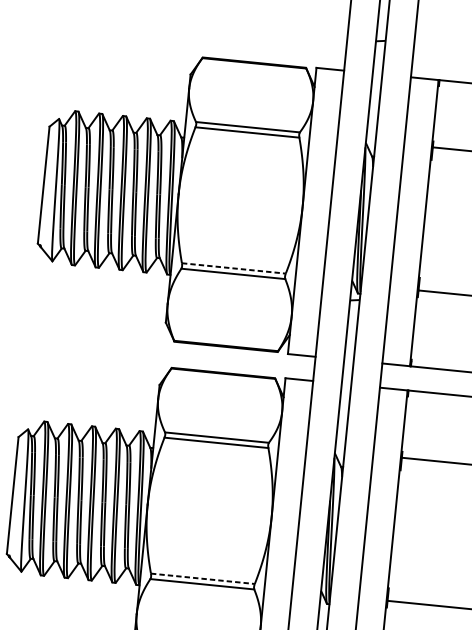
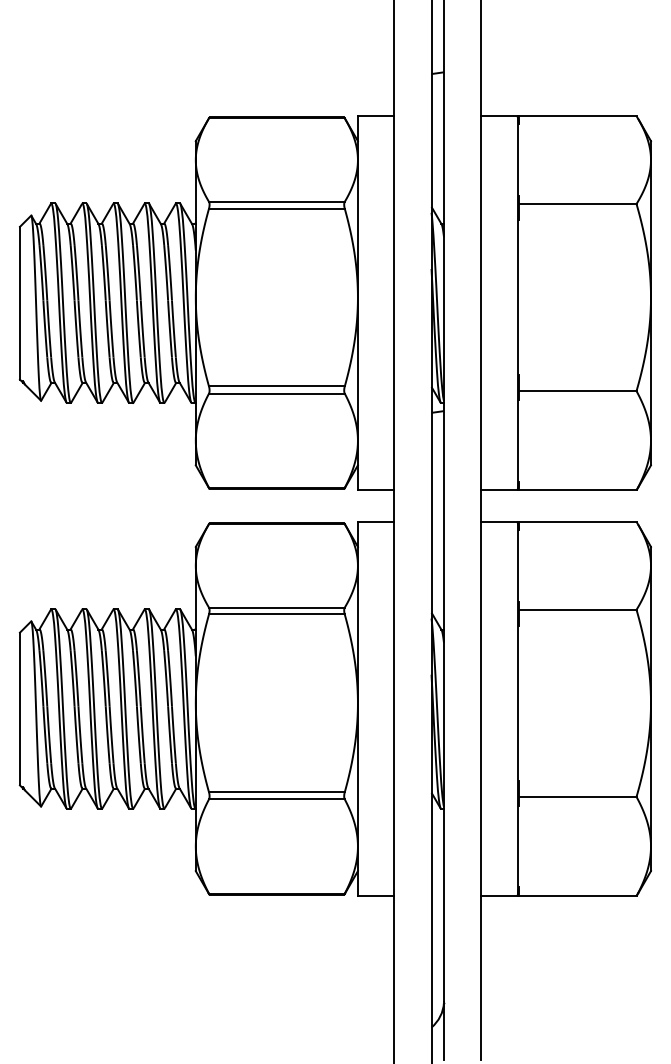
line: (233, 268) -> (276, 386), dashed -> solid
line: (202, 578) -> (276, 792), dashed -> solid

